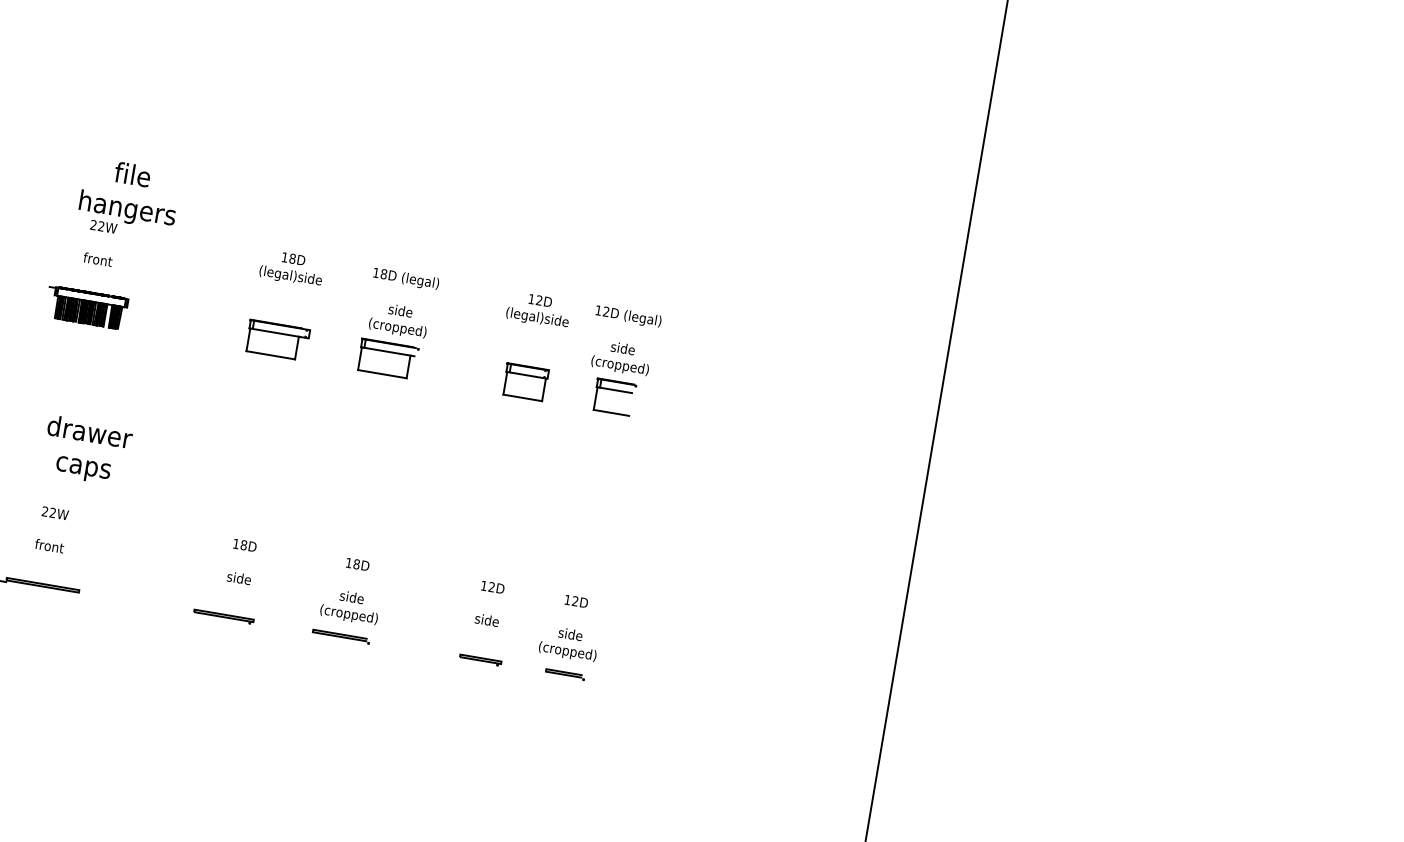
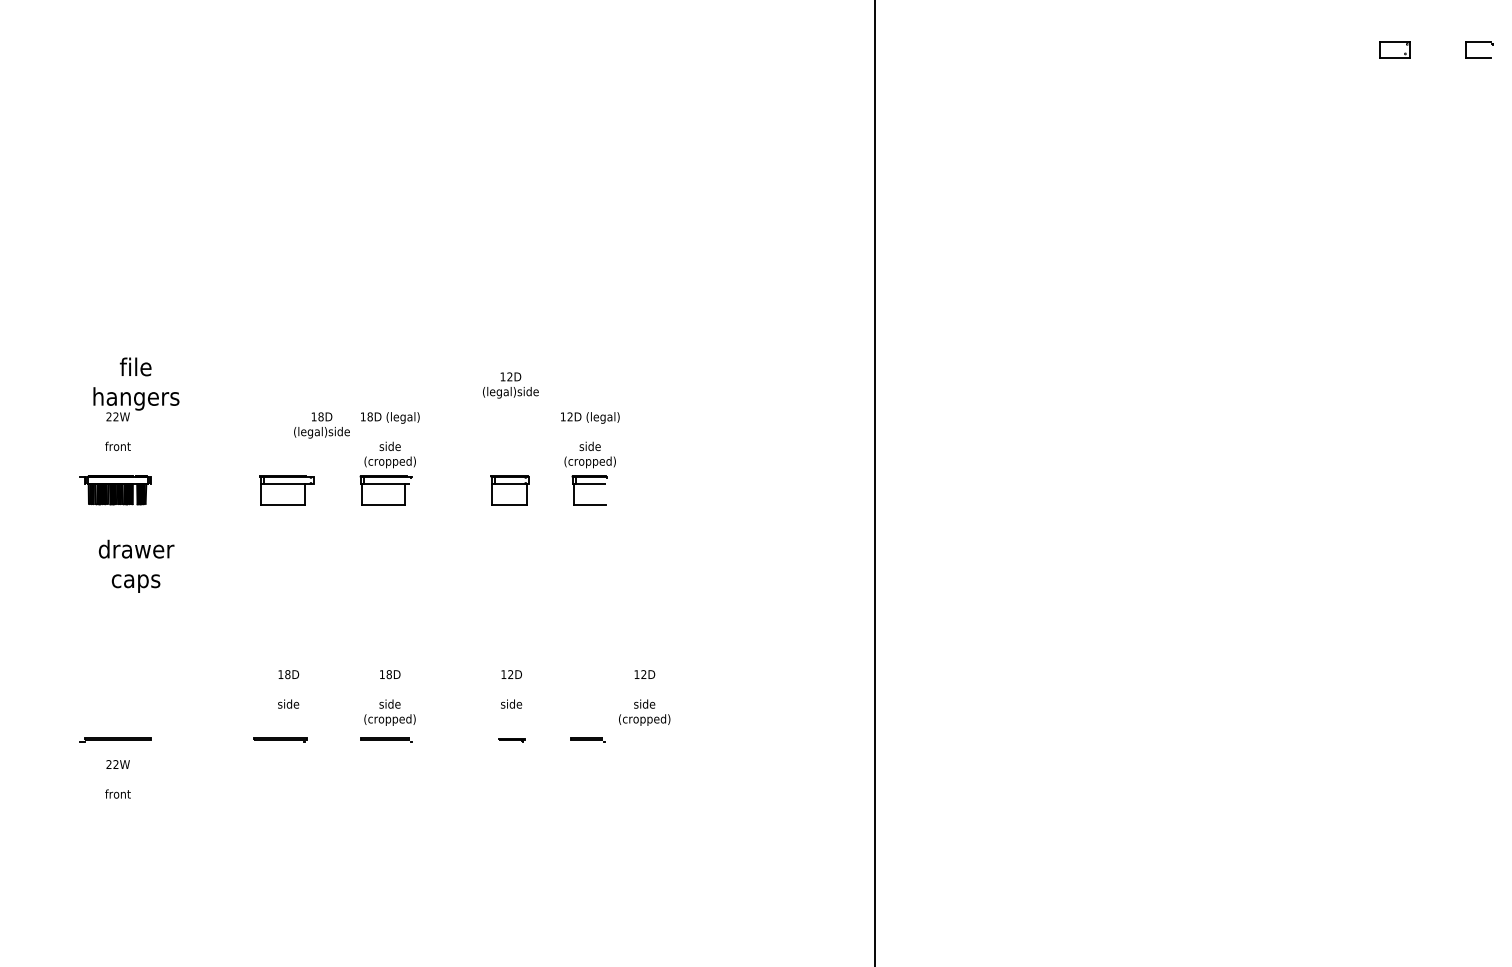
text: (291, 268) -> (321, 425), moved
text: (538, 310) -> (510, 385), moved
text: (86, 450) -> (136, 565), moved
text: (51, 529) -> (117, 779), moved
text: (571, 626) -> (644, 697), moved
part: (480, 659) -> (511, 739), size x0.7

